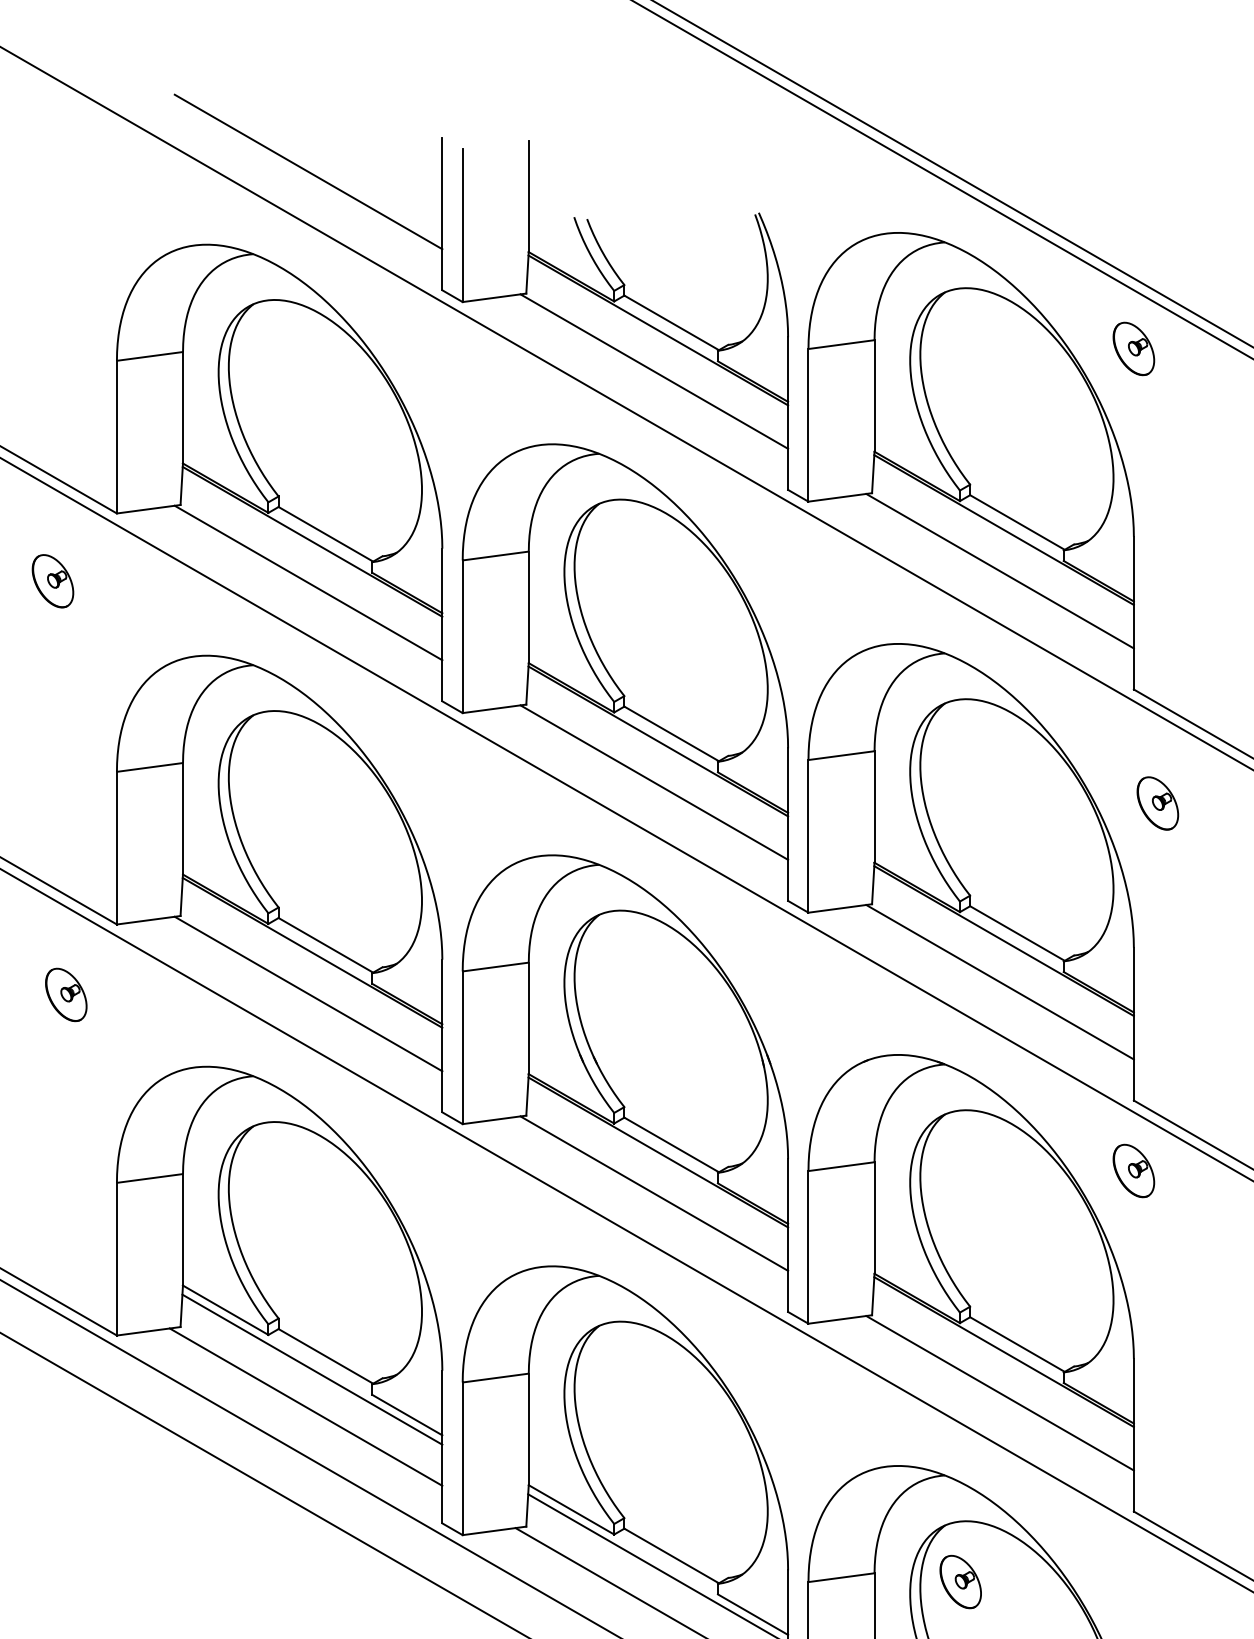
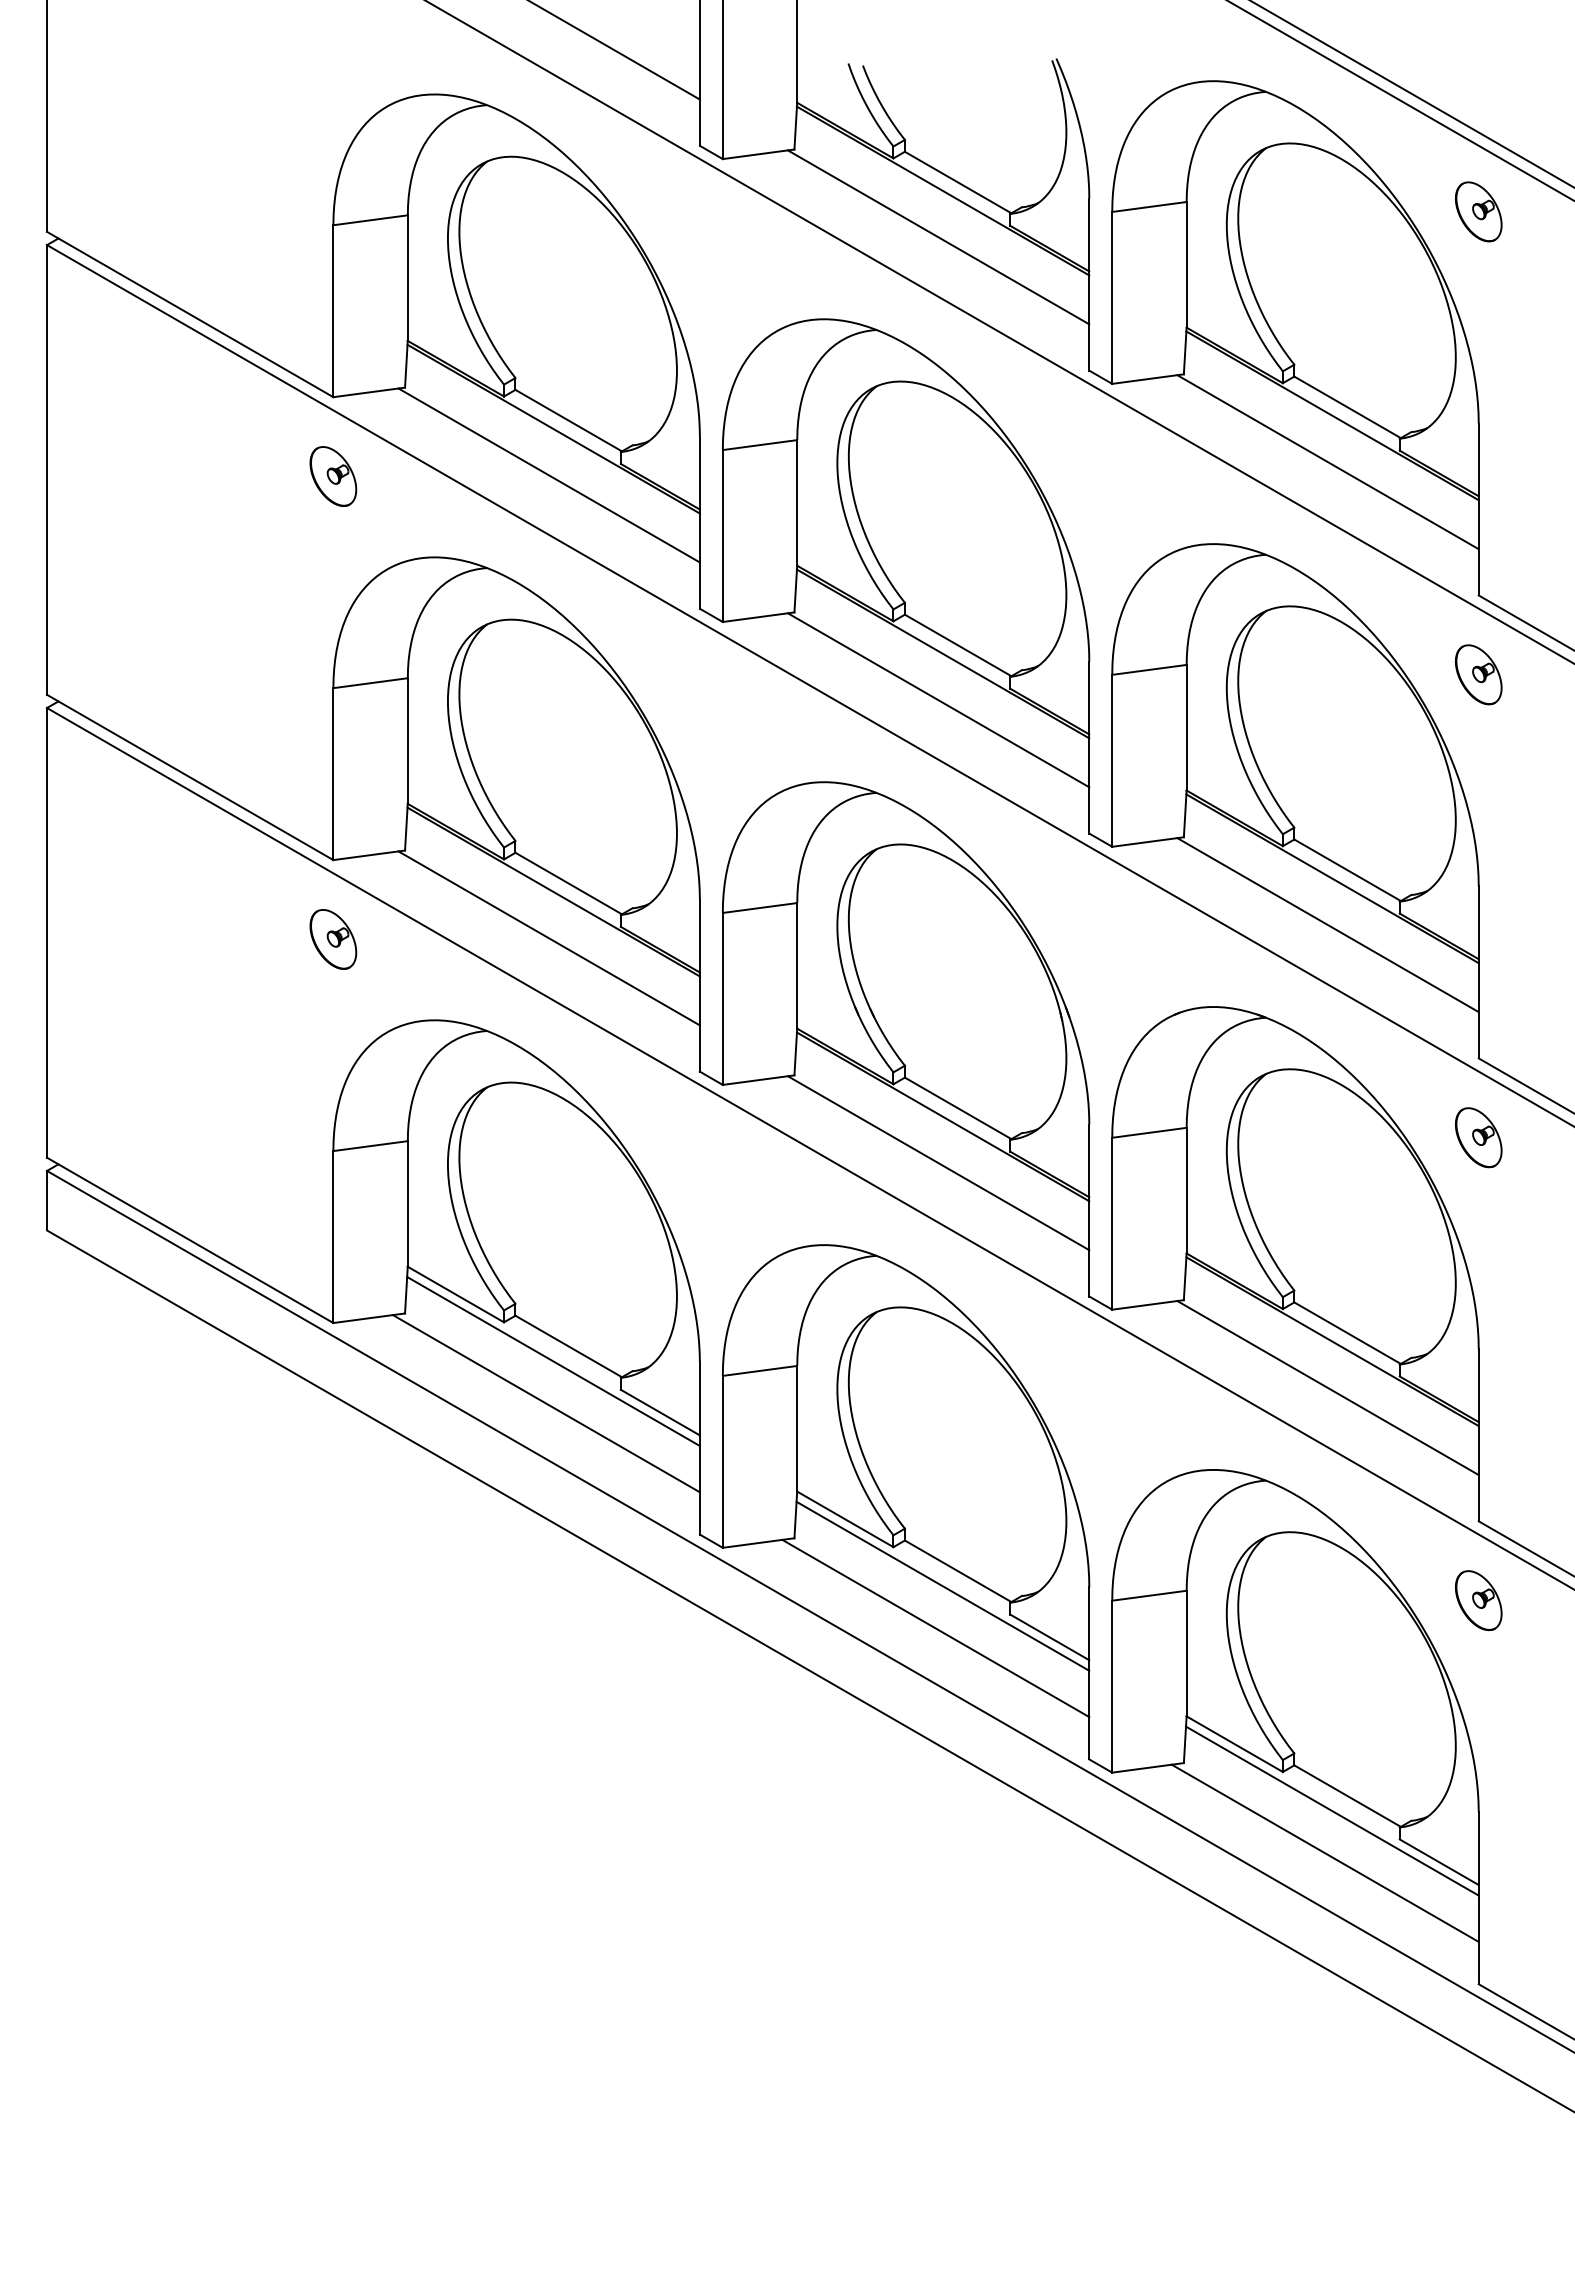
part: (53, 581) -> (333, 476), moved
part: (1157, 803) -> (1478, 674), moved
part: (66, 995) -> (333, 939), moved
part: (960, 1581) -> (1478, 1600), moved

